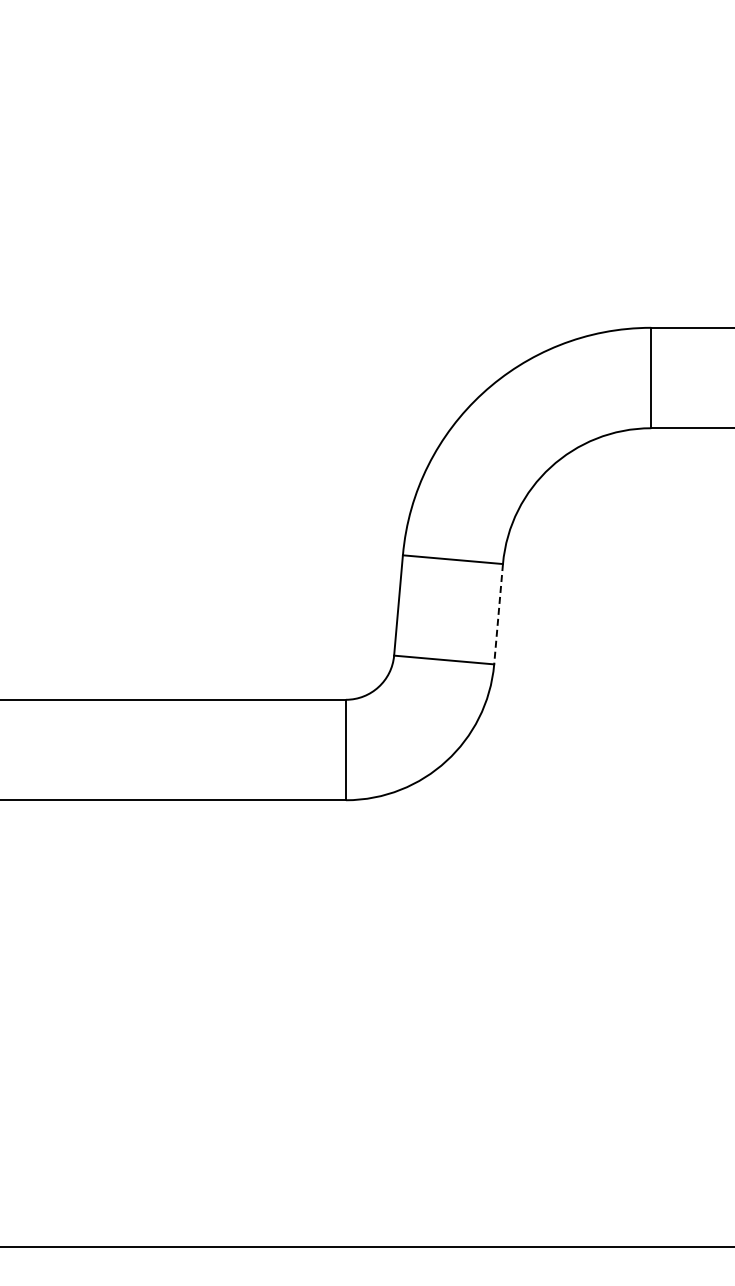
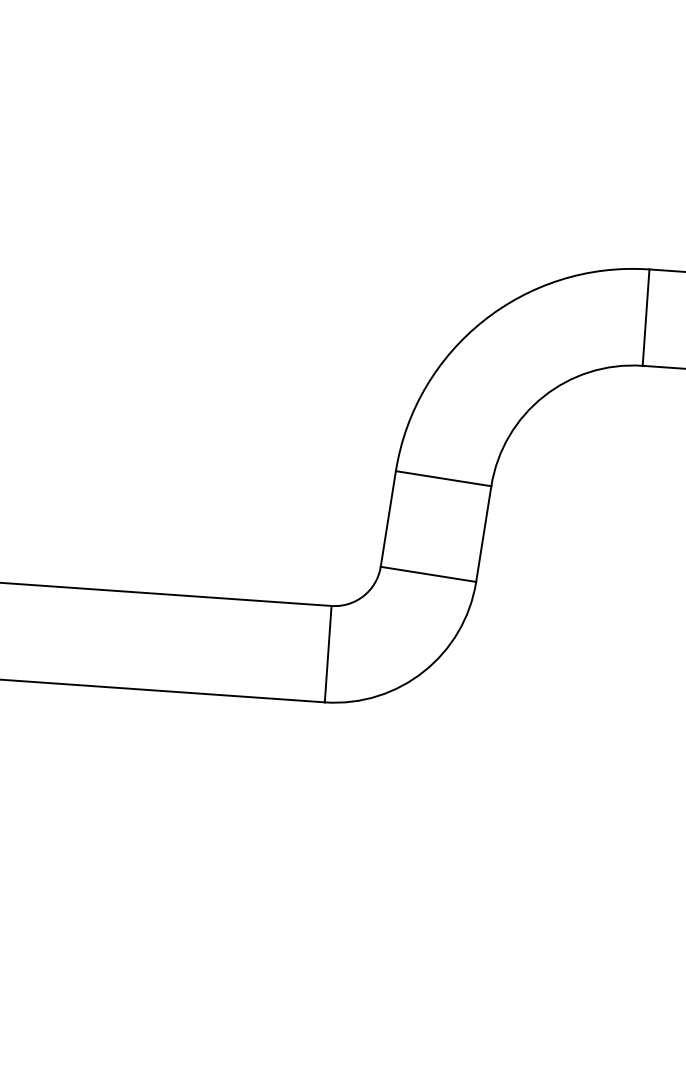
line: (498, 614) -> (483, 534), dashed -> solid

